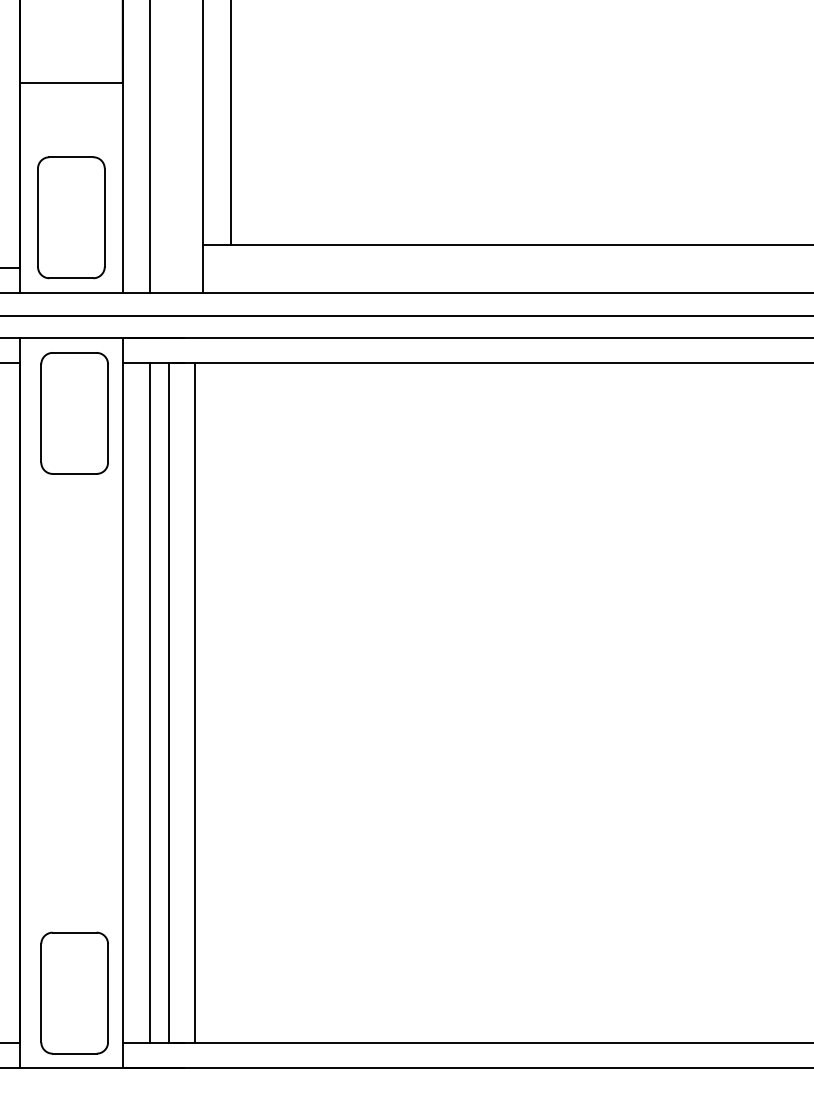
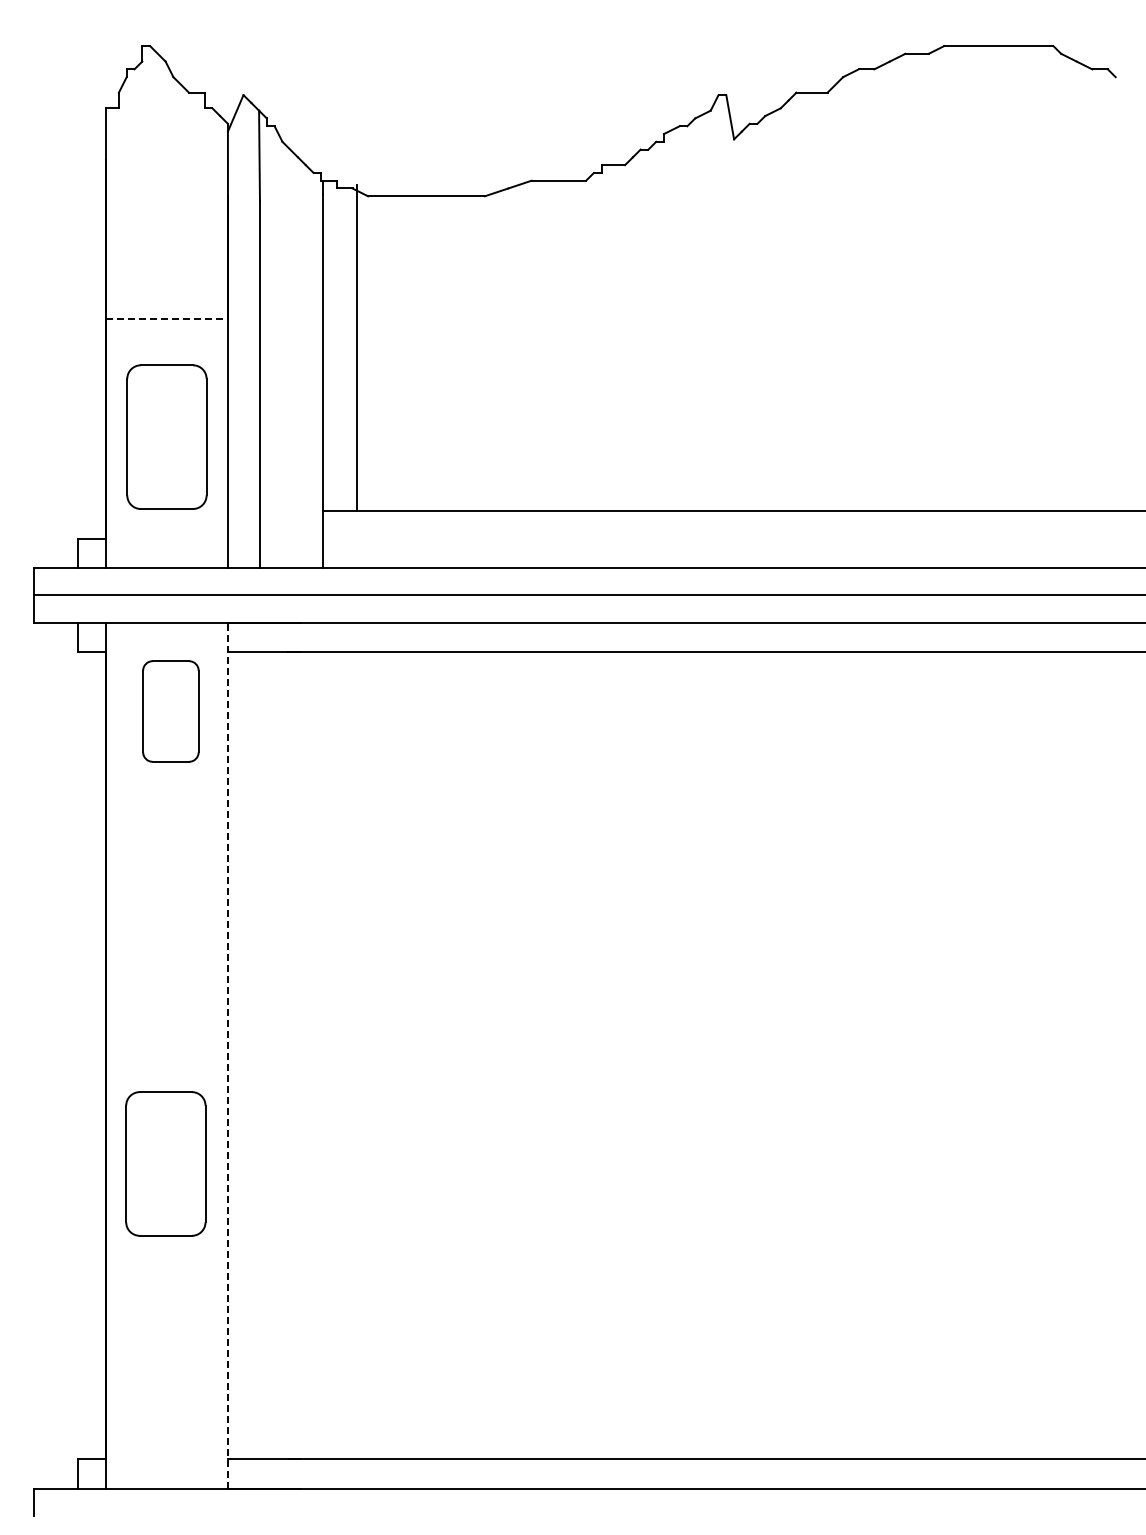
line: (71, 83) -> (167, 319), solid -> dashed
part: (71, 217) -> (166, 436), moved
part: (74, 413) -> (170, 711), size x0.7
line: (123, 703) -> (228, 1055), solid -> dashed
line: (150, 703) -> (260, 1055), removed
line: (168, 703) -> (282, 1055), removed
line: (195, 703) -> (314, 1055), removed
part: (74, 992) -> (165, 1163), moved

